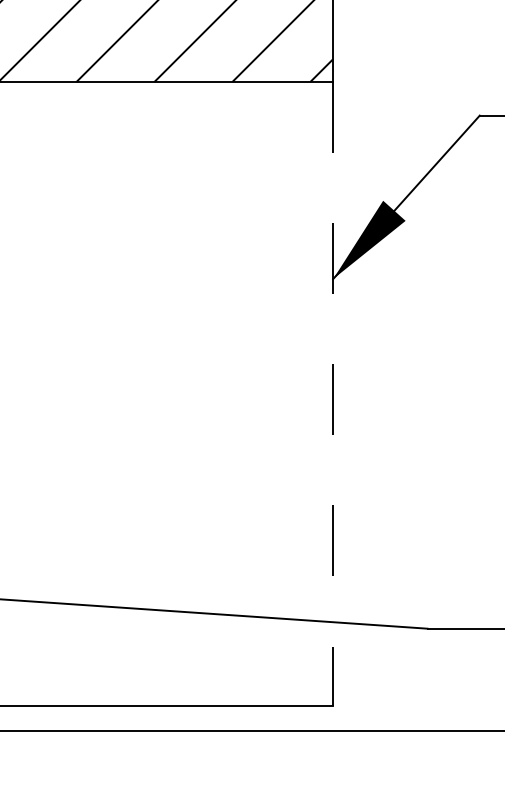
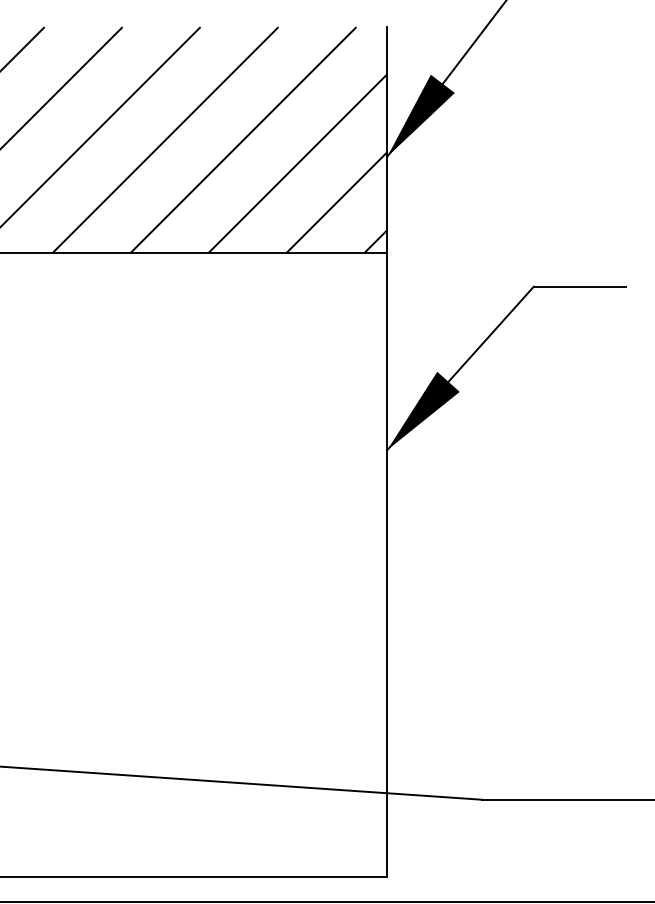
line: (333, 394) -> (387, 565), dashed -> solid

